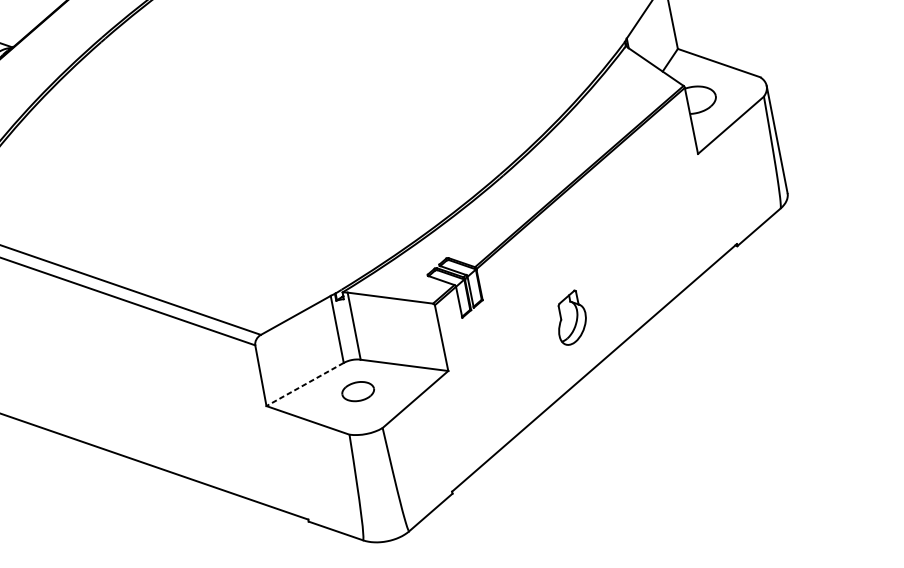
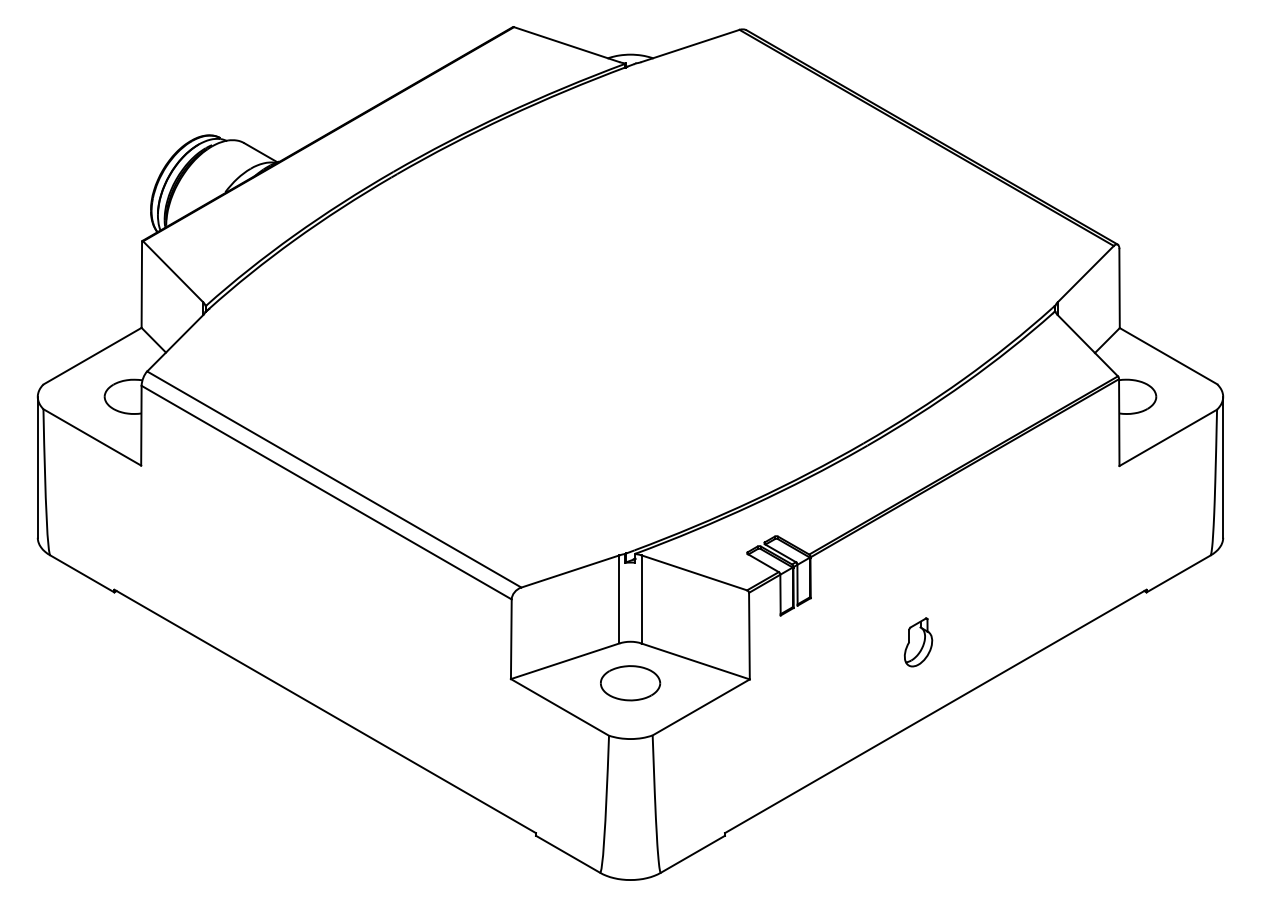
part: (571, 317) -> (918, 642), size x0.71
line: (304, 384) -> (564, 661), dashed -> solid
part: (358, 391) -> (630, 683), size x1.43

